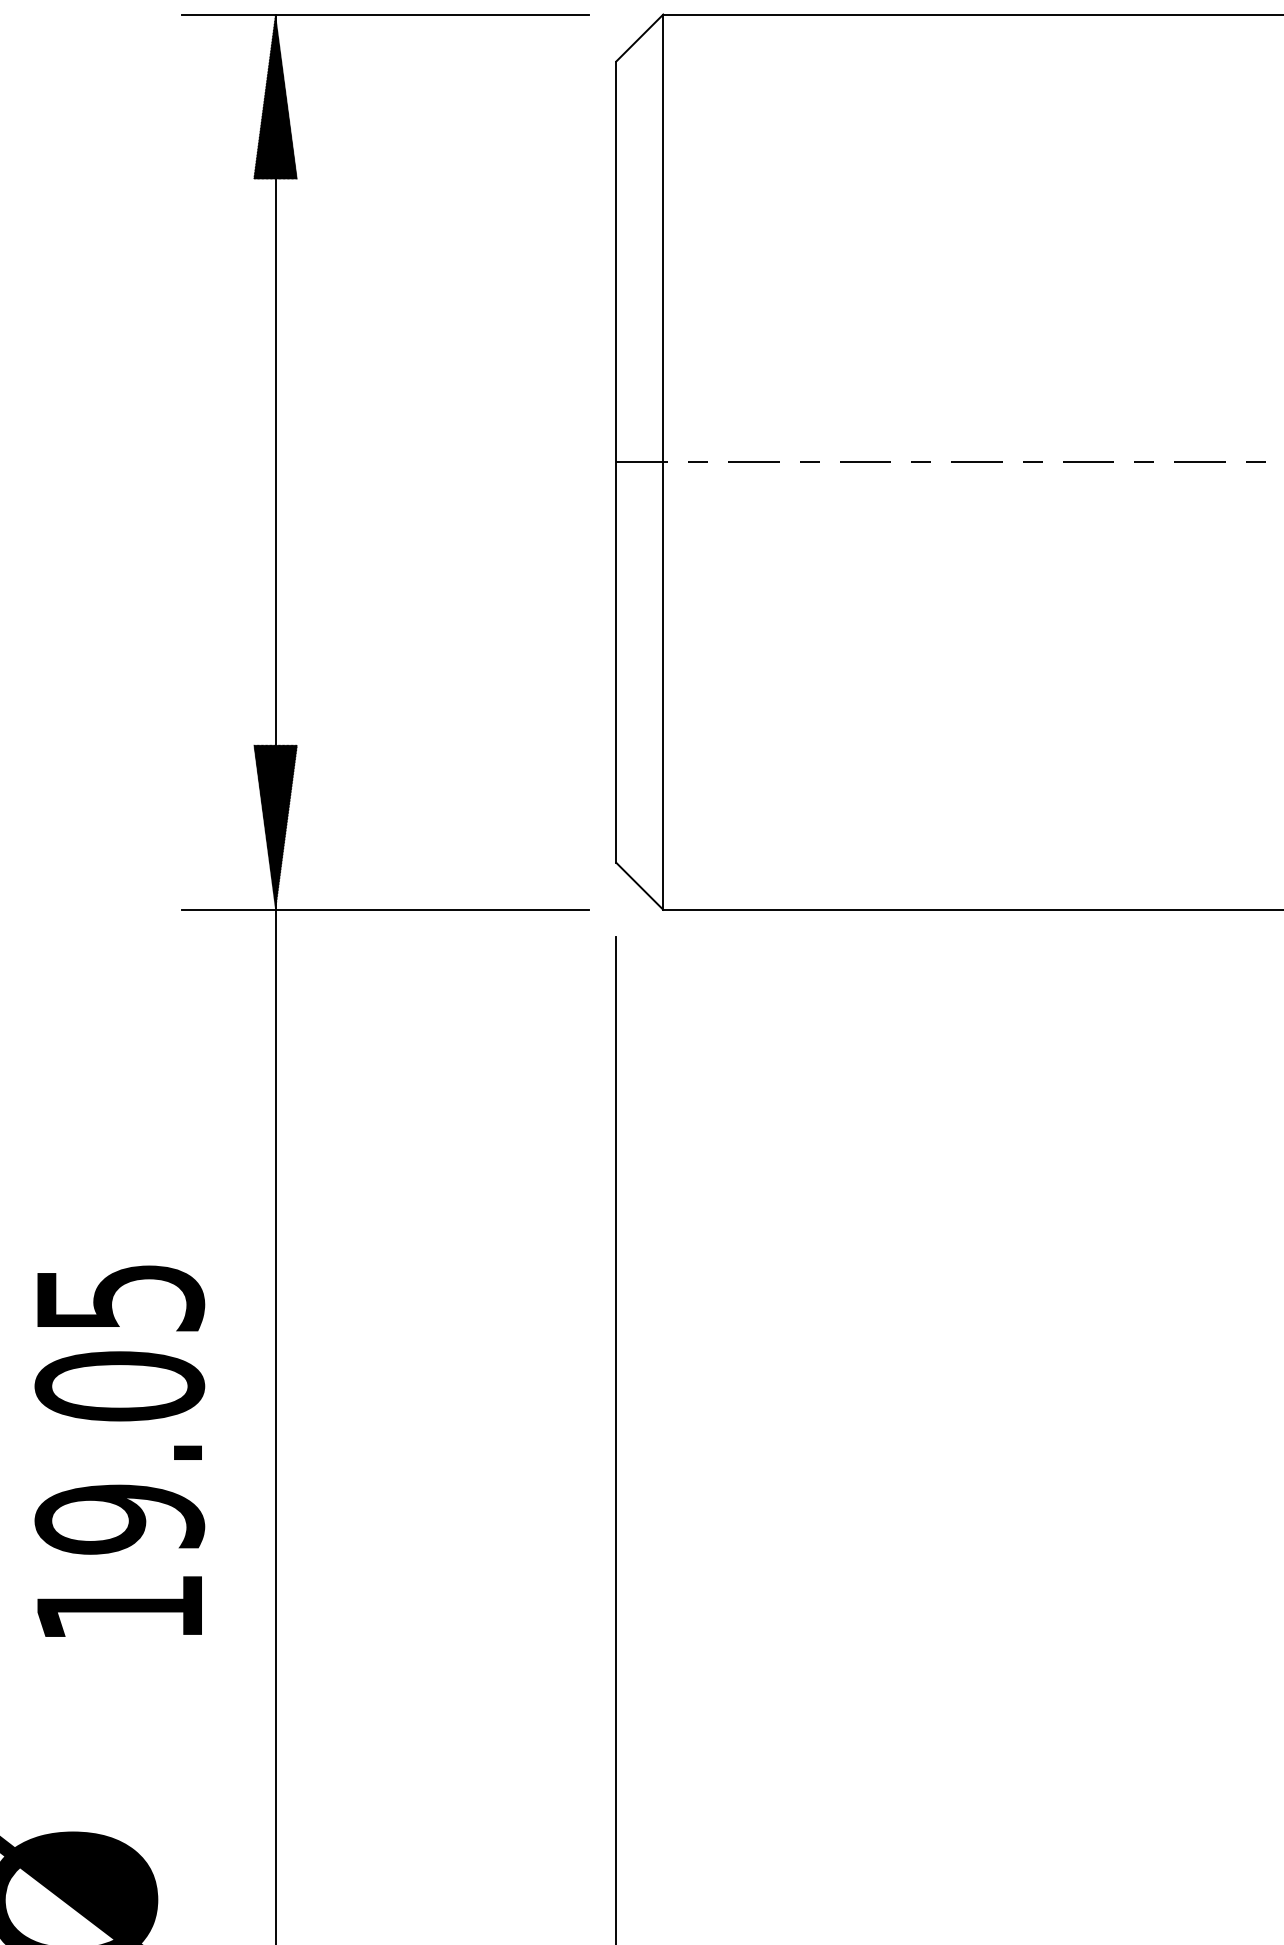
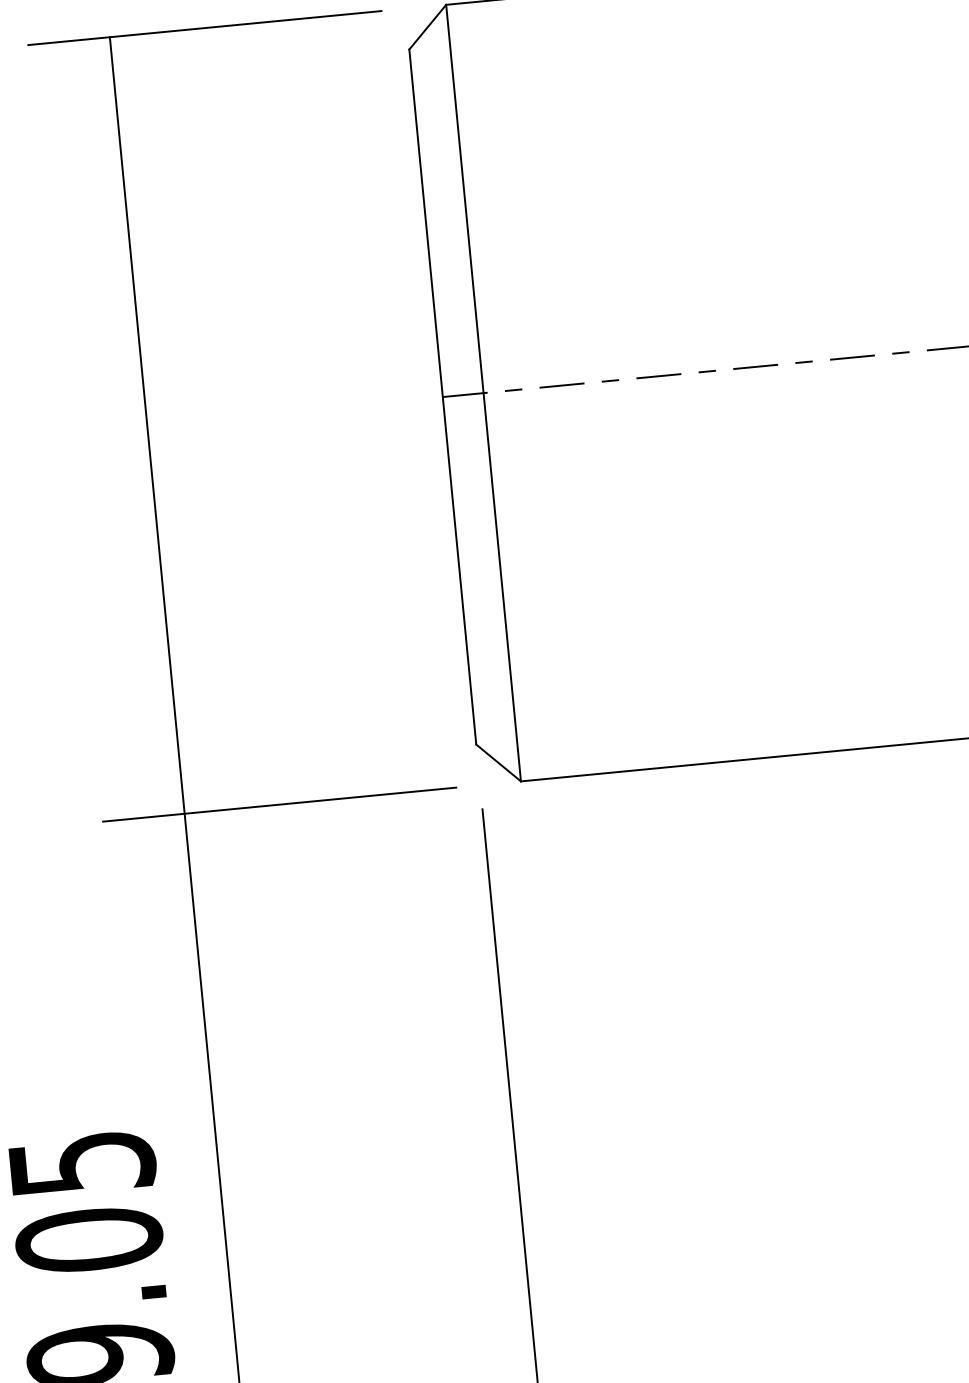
hatch: (275, 96) -> (116, 108), removed
hatch: (275, 827) -> (177, 742), removed

